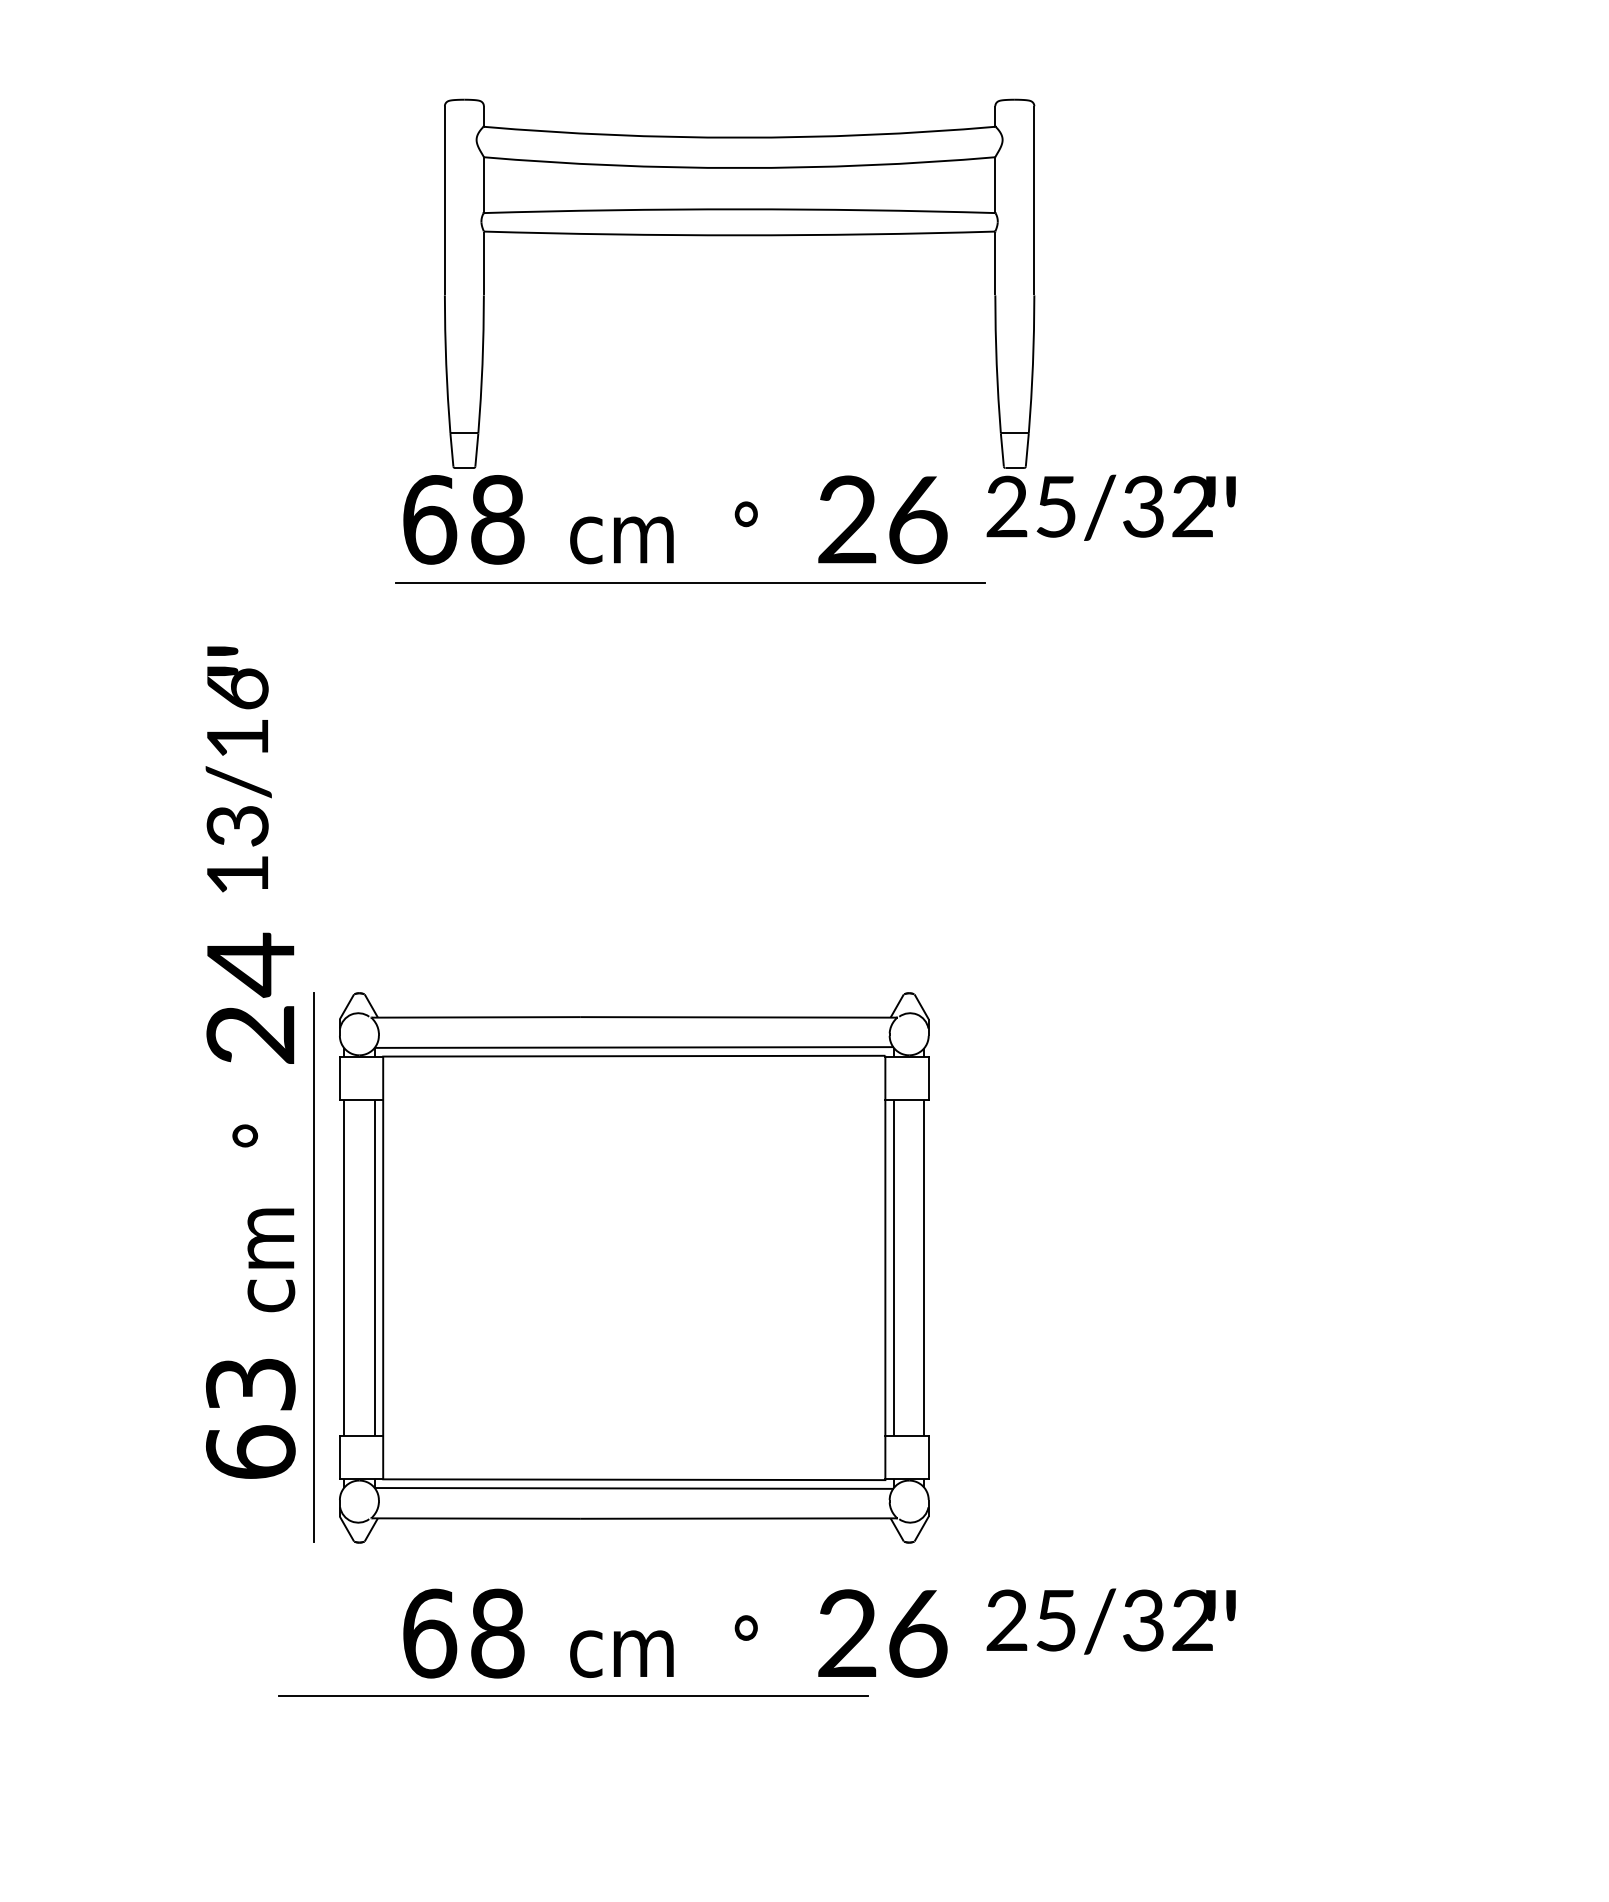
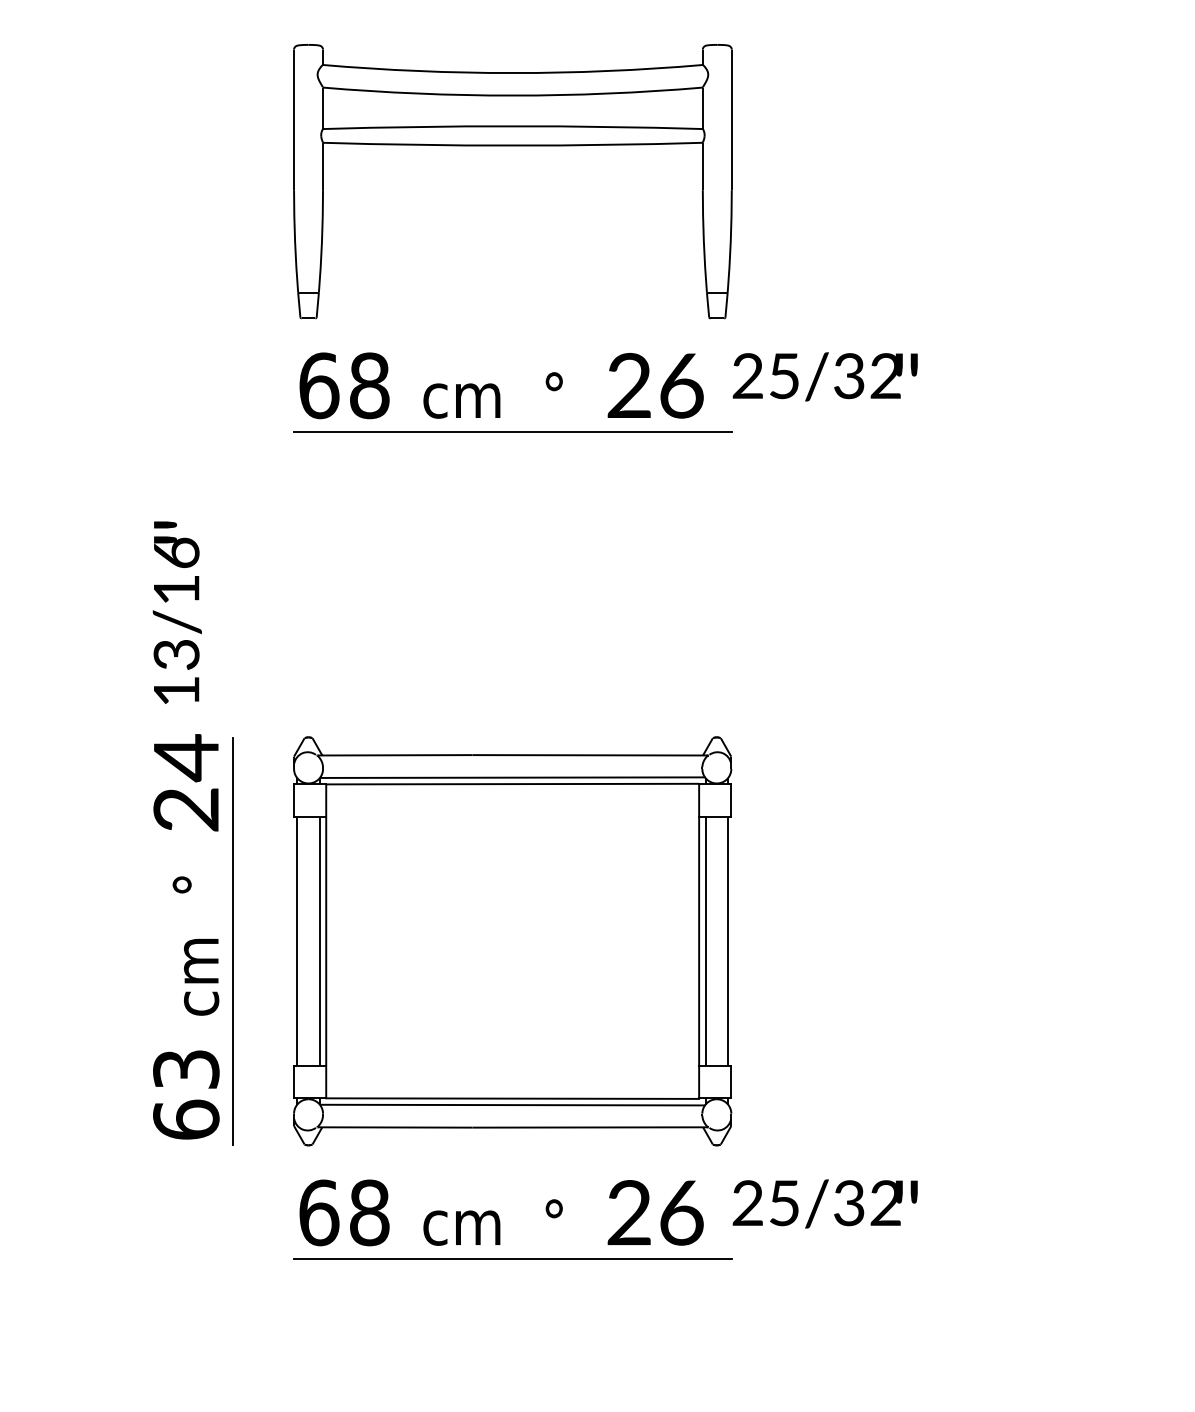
part: (739, 236) -> (512, 146), moved
text: (250, 1062) -> (186, 830), moved
part: (634, 1267) -> (512, 941), moved
line: (573, 1695) -> (512, 1258), moved

